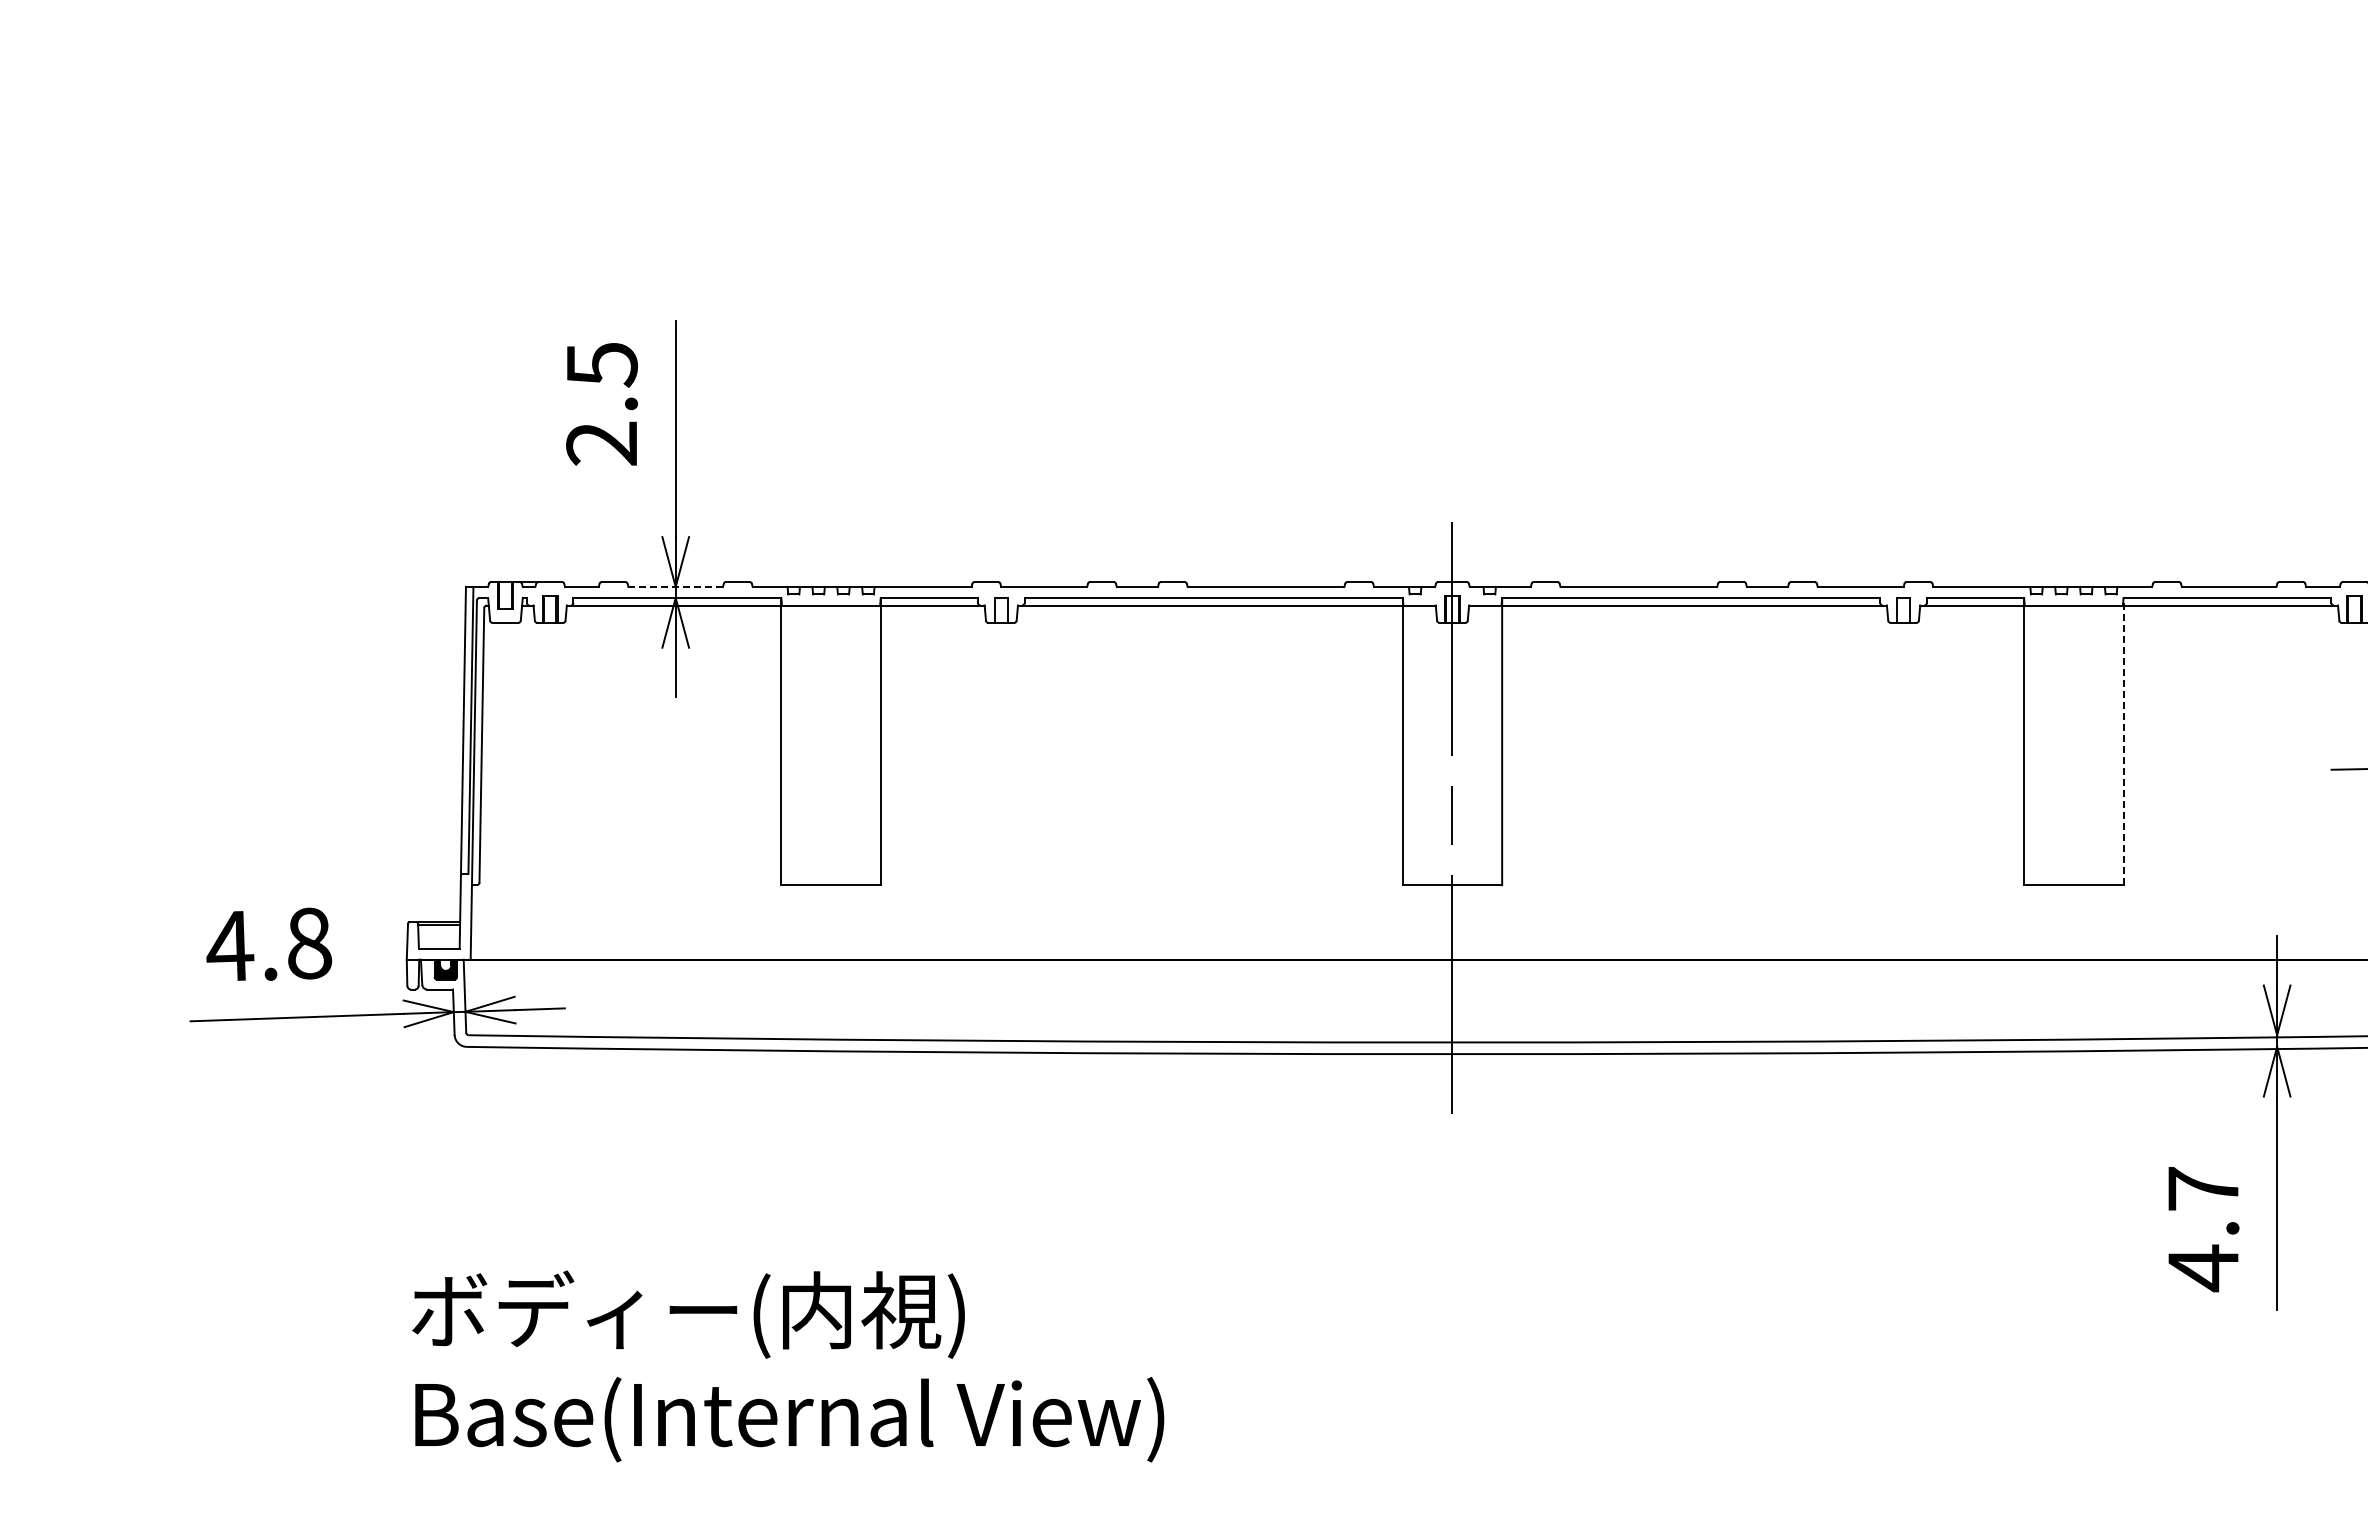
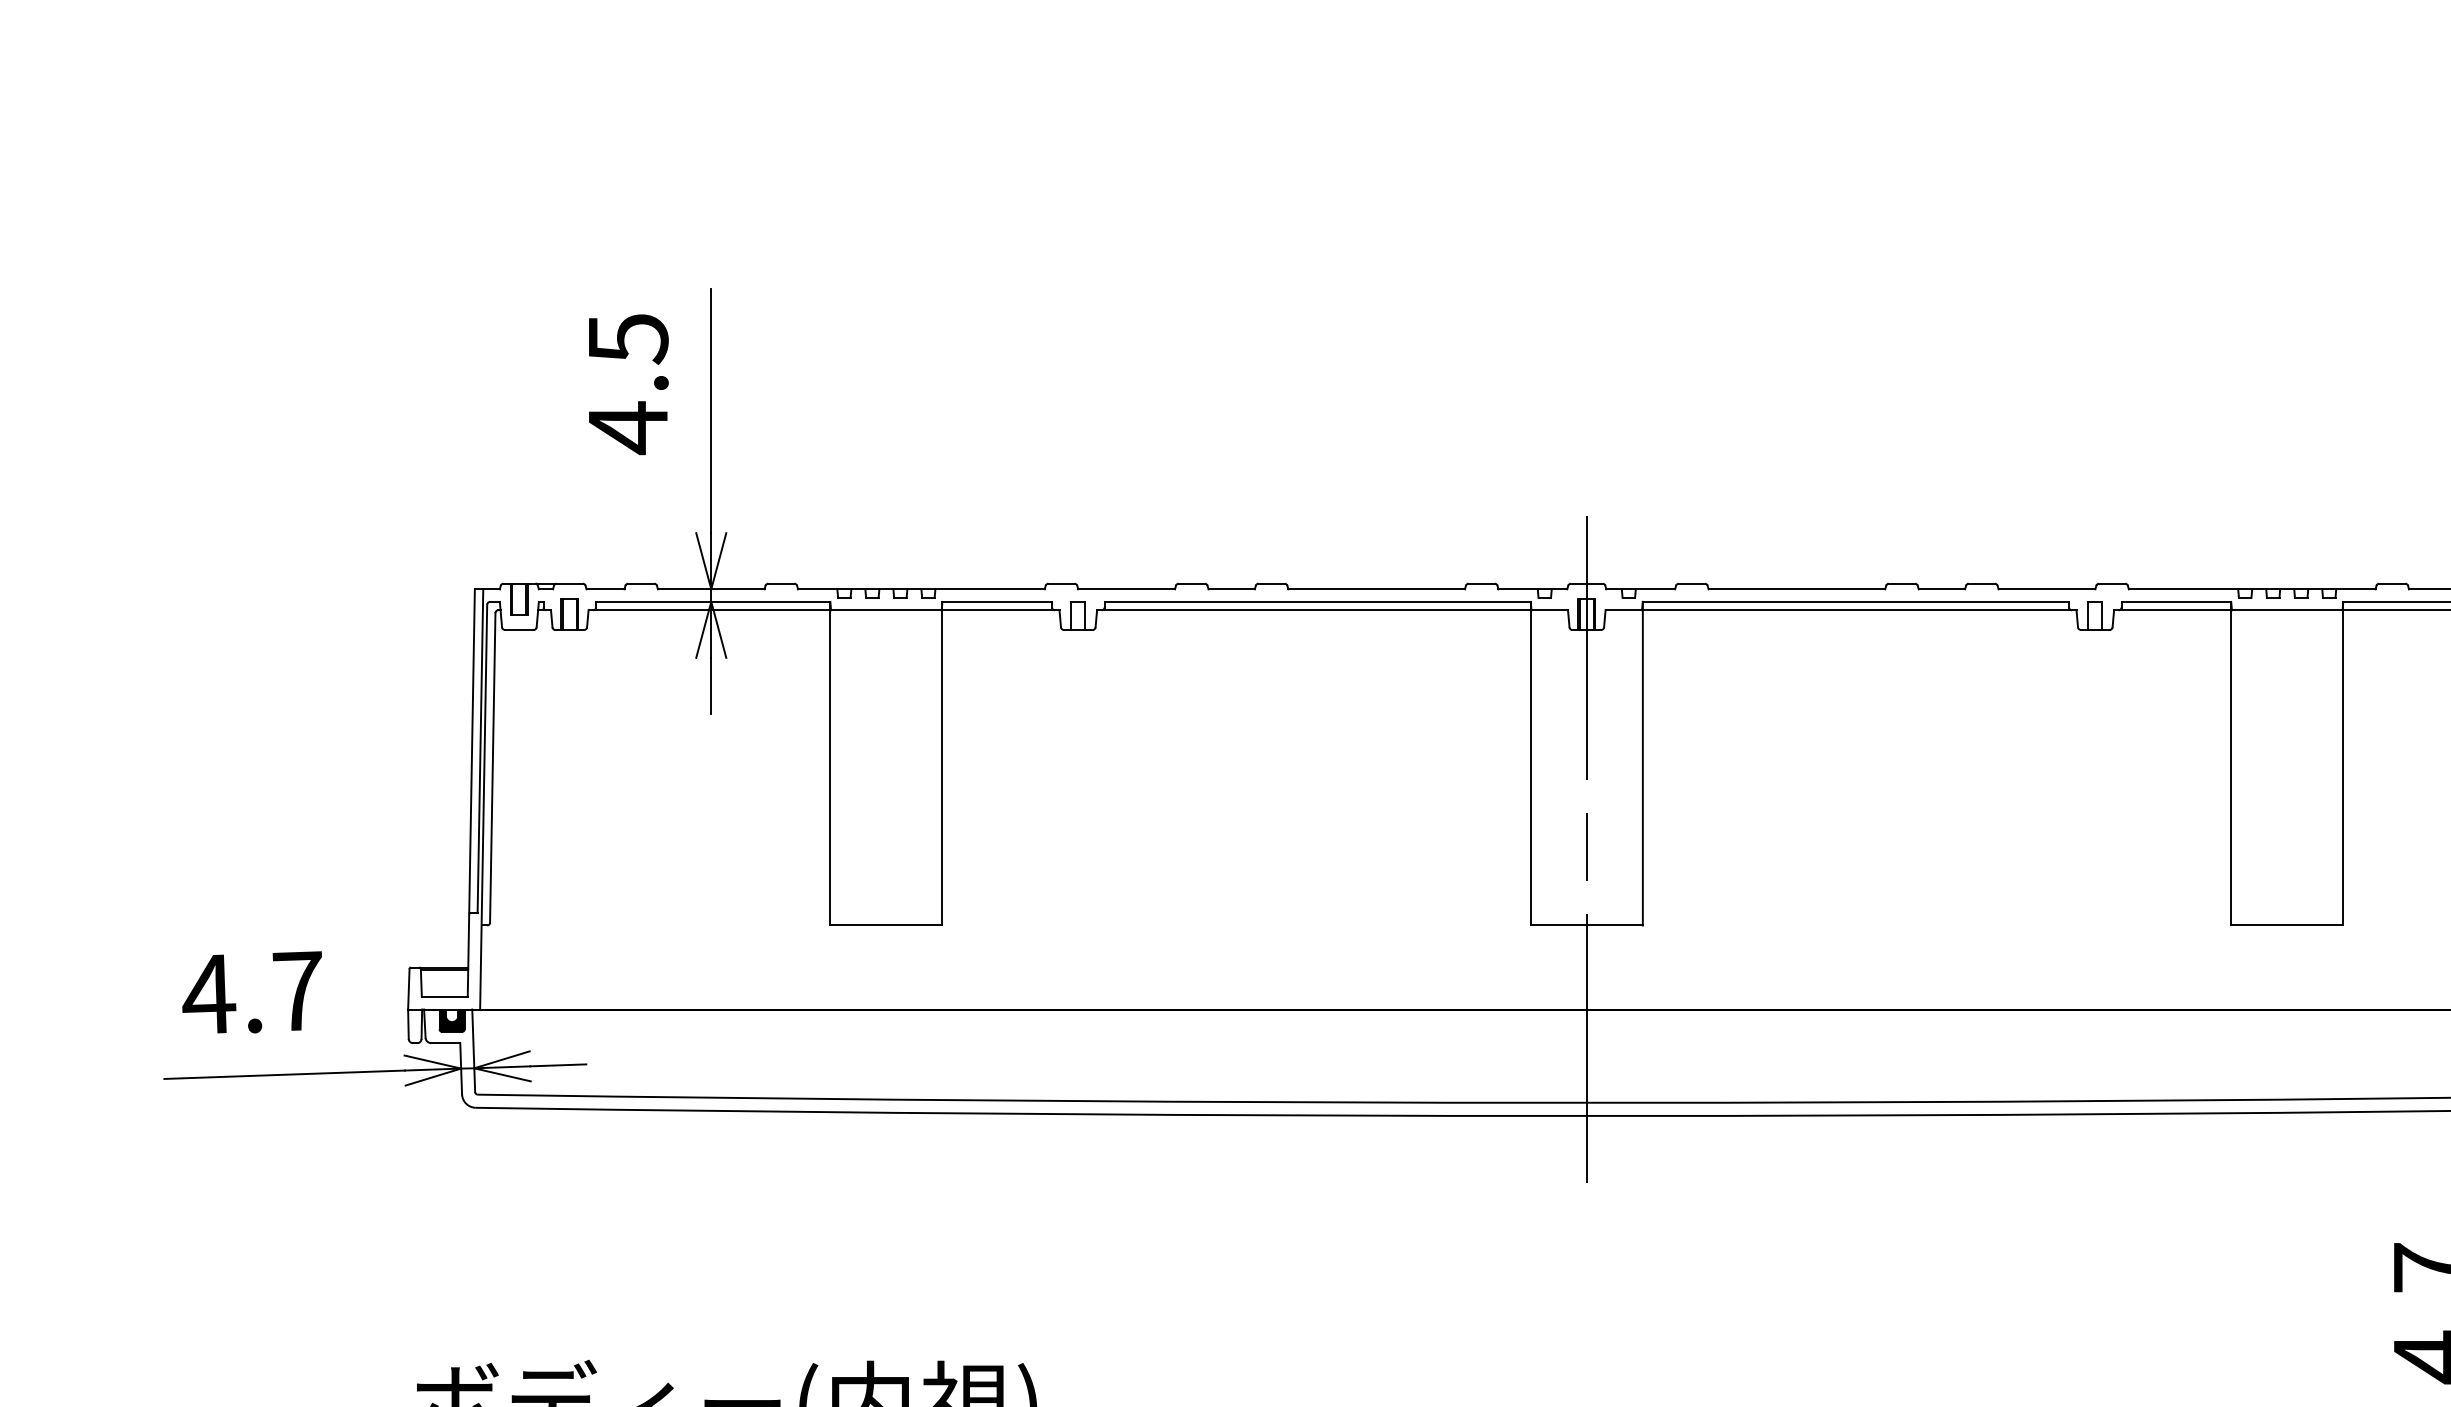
text: (601, 443) -> (627, 427), 2.5 -> 4.5
line: (676, 586) -> (712, 588), dashed -> solid
line: (2123, 741) -> (2343, 763), dashed -> solid
text: (309, 943) -> (298, 991), 4.8 -> 4.7

